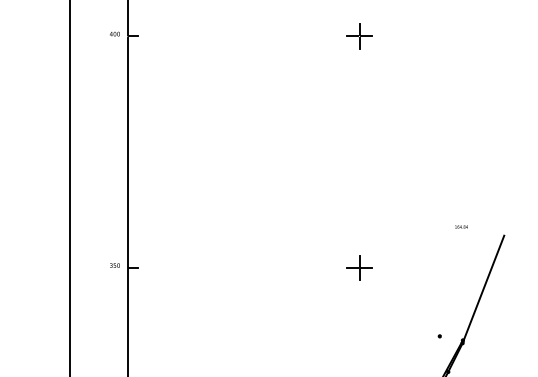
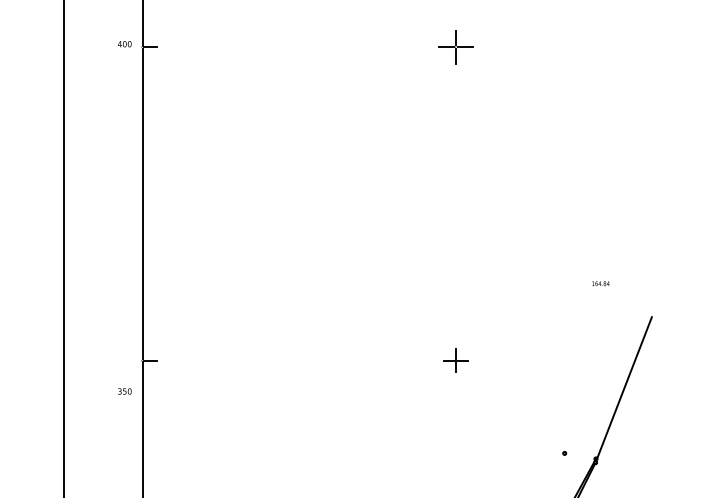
text: (461, 226) -> (600, 283), moved
text: (114, 265) -> (124, 391), moved
part: (359, 267) -> (455, 360), size x0.7

